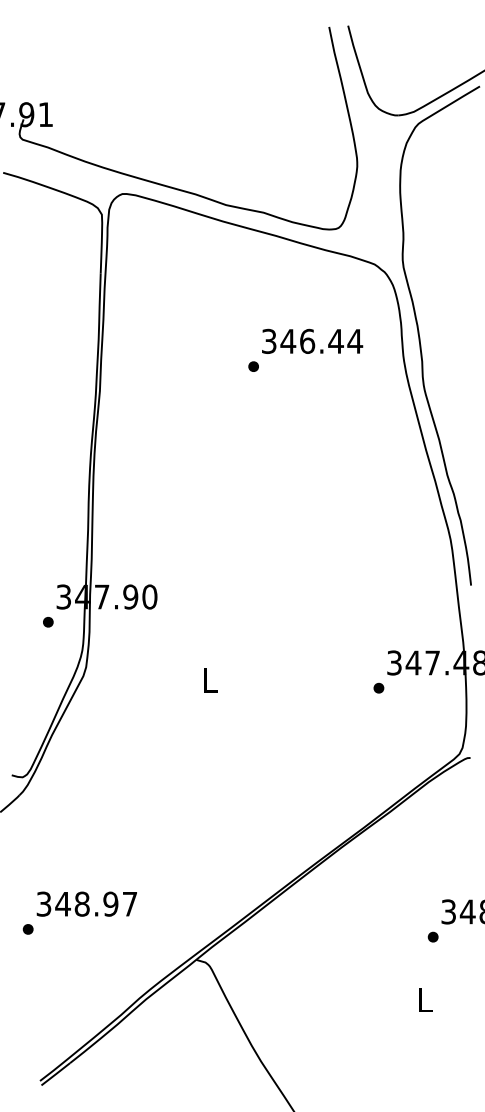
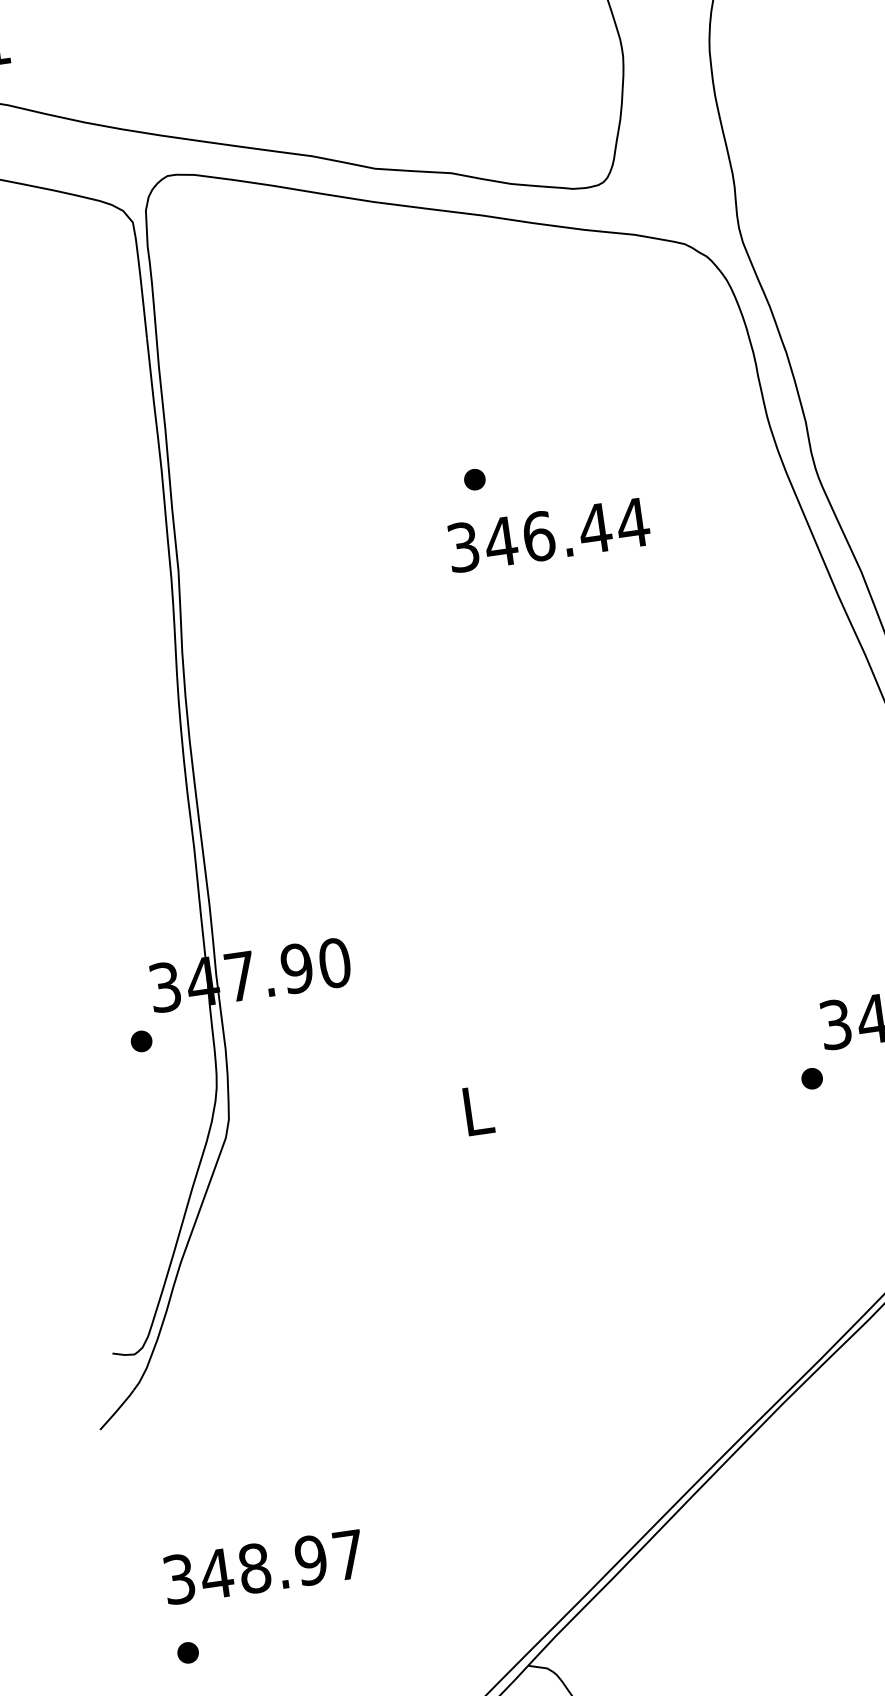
text: (312, 340) -> (548, 533), moved
text: (86, 903) -> (262, 1565), moved

